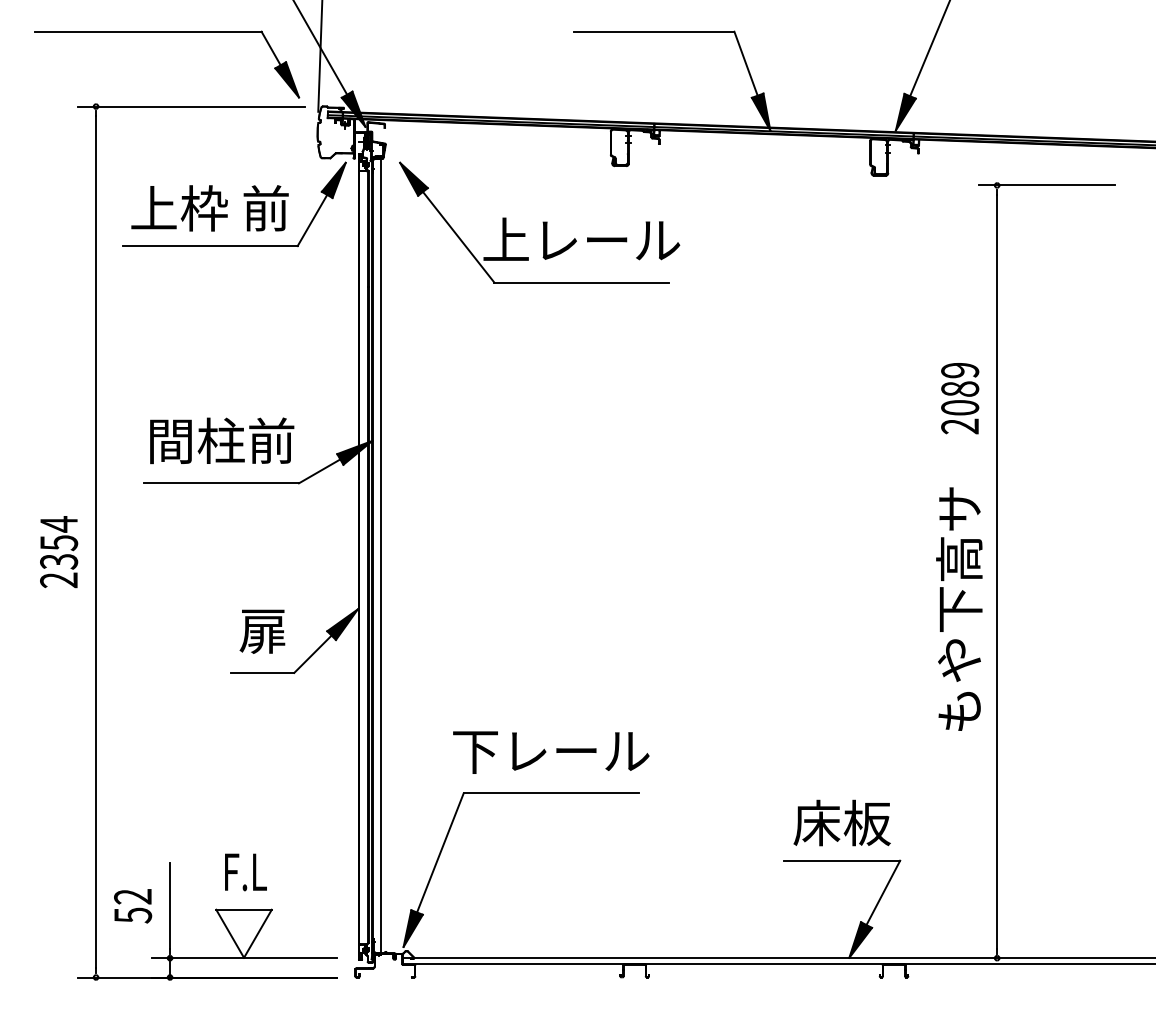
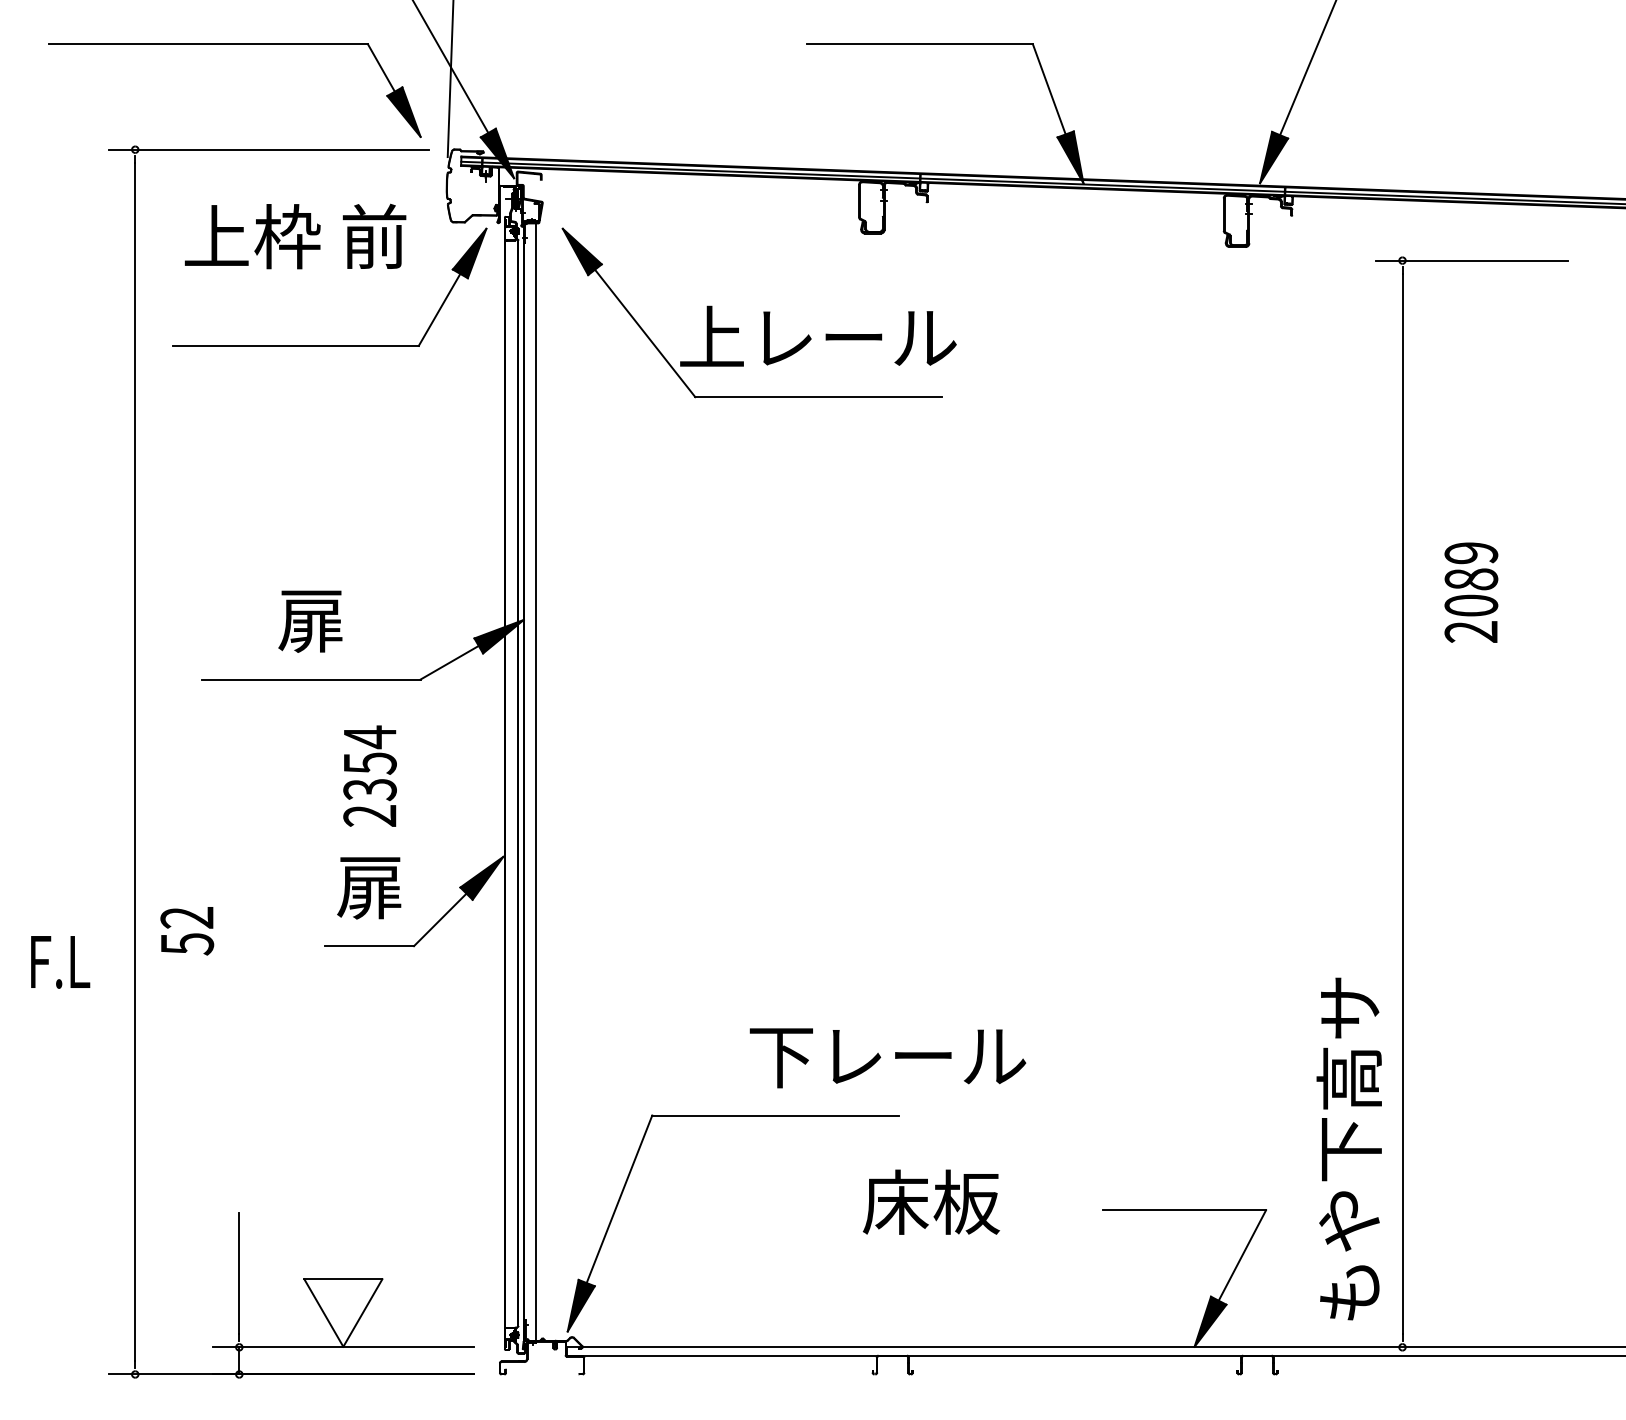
text: (209, 208) -> (294, 236), moved
text: (960, 398) -> (1471, 592), moved
text: (222, 440) -> (313, 619), 間柱前 -> 扉
text: (59, 552) -> (370, 776), moved
text: (959, 608) -> (1349, 1148), moved
text: (551, 752) -> (888, 1058), moved
text: (841, 822) -> (930, 1201), moved
text: (245, 872) -> (59, 962), moved
text: (133, 906) -> (187, 931), moved

